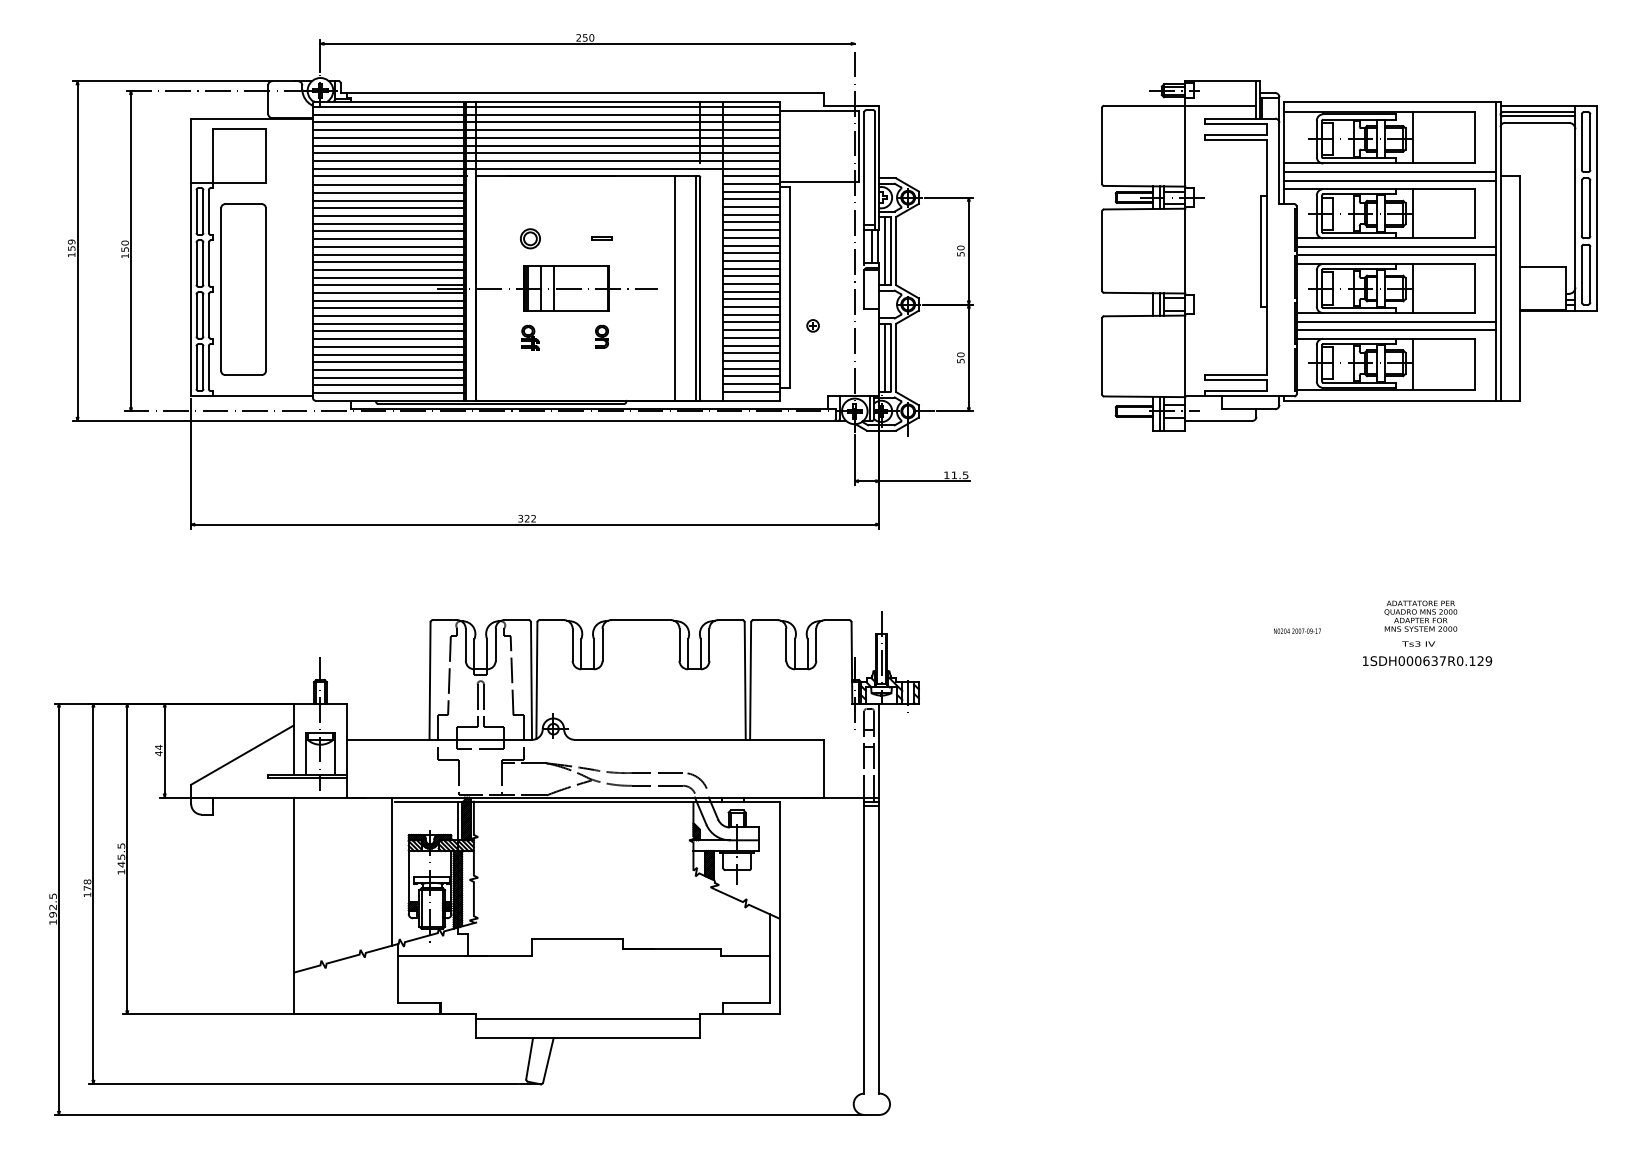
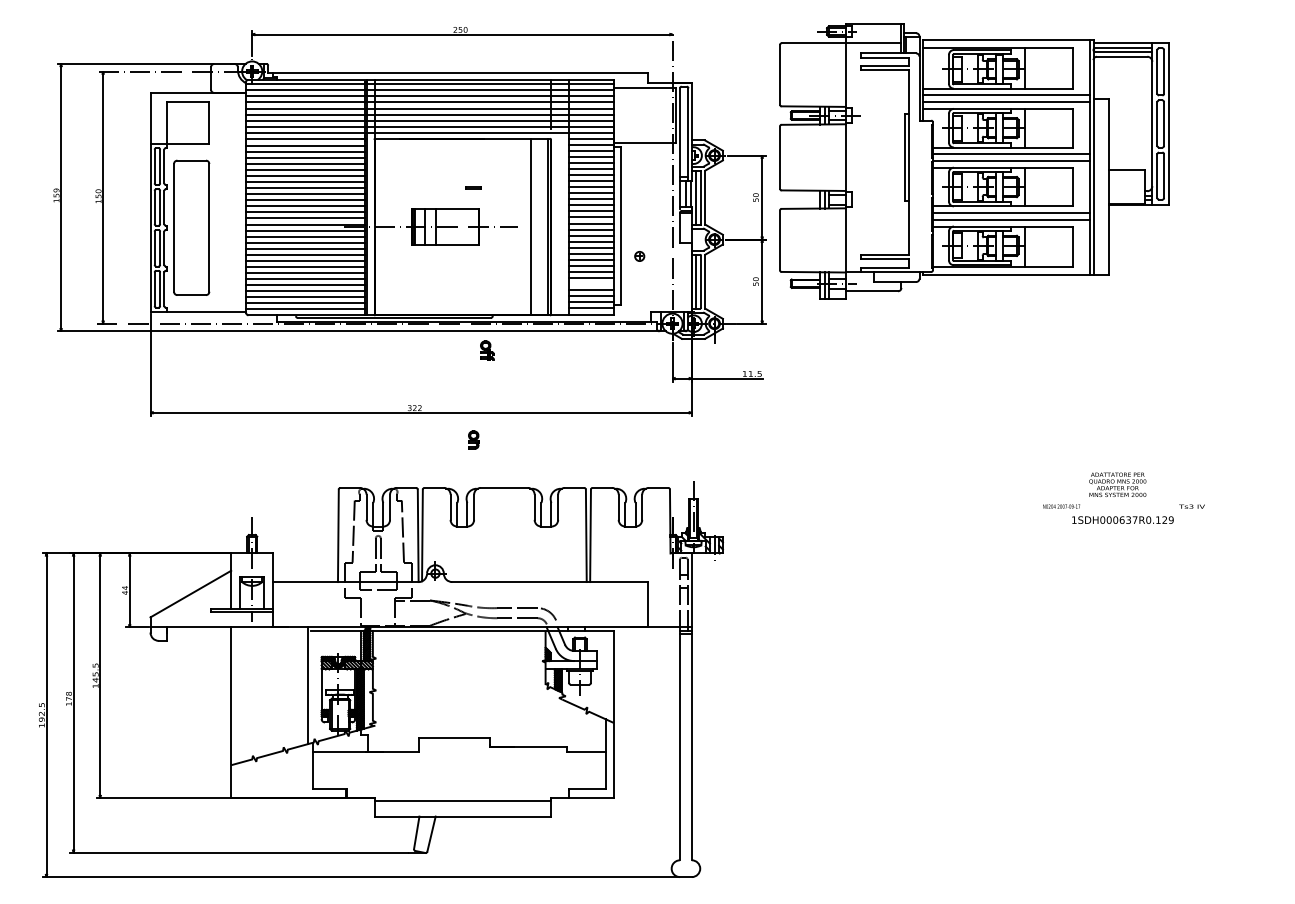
part: (530, 238) -> (417, 187), removed
part: (1349, 256) -> (974, 161), moved
part: (601, 336) -> (473, 439), moved
part: (530, 337) -> (487, 350), moved
line: (750, 361) -> (590, 284), removed
text: (1297, 631) -> (1061, 506), moved
text: (1417, 643) -> (1191, 506), moved

